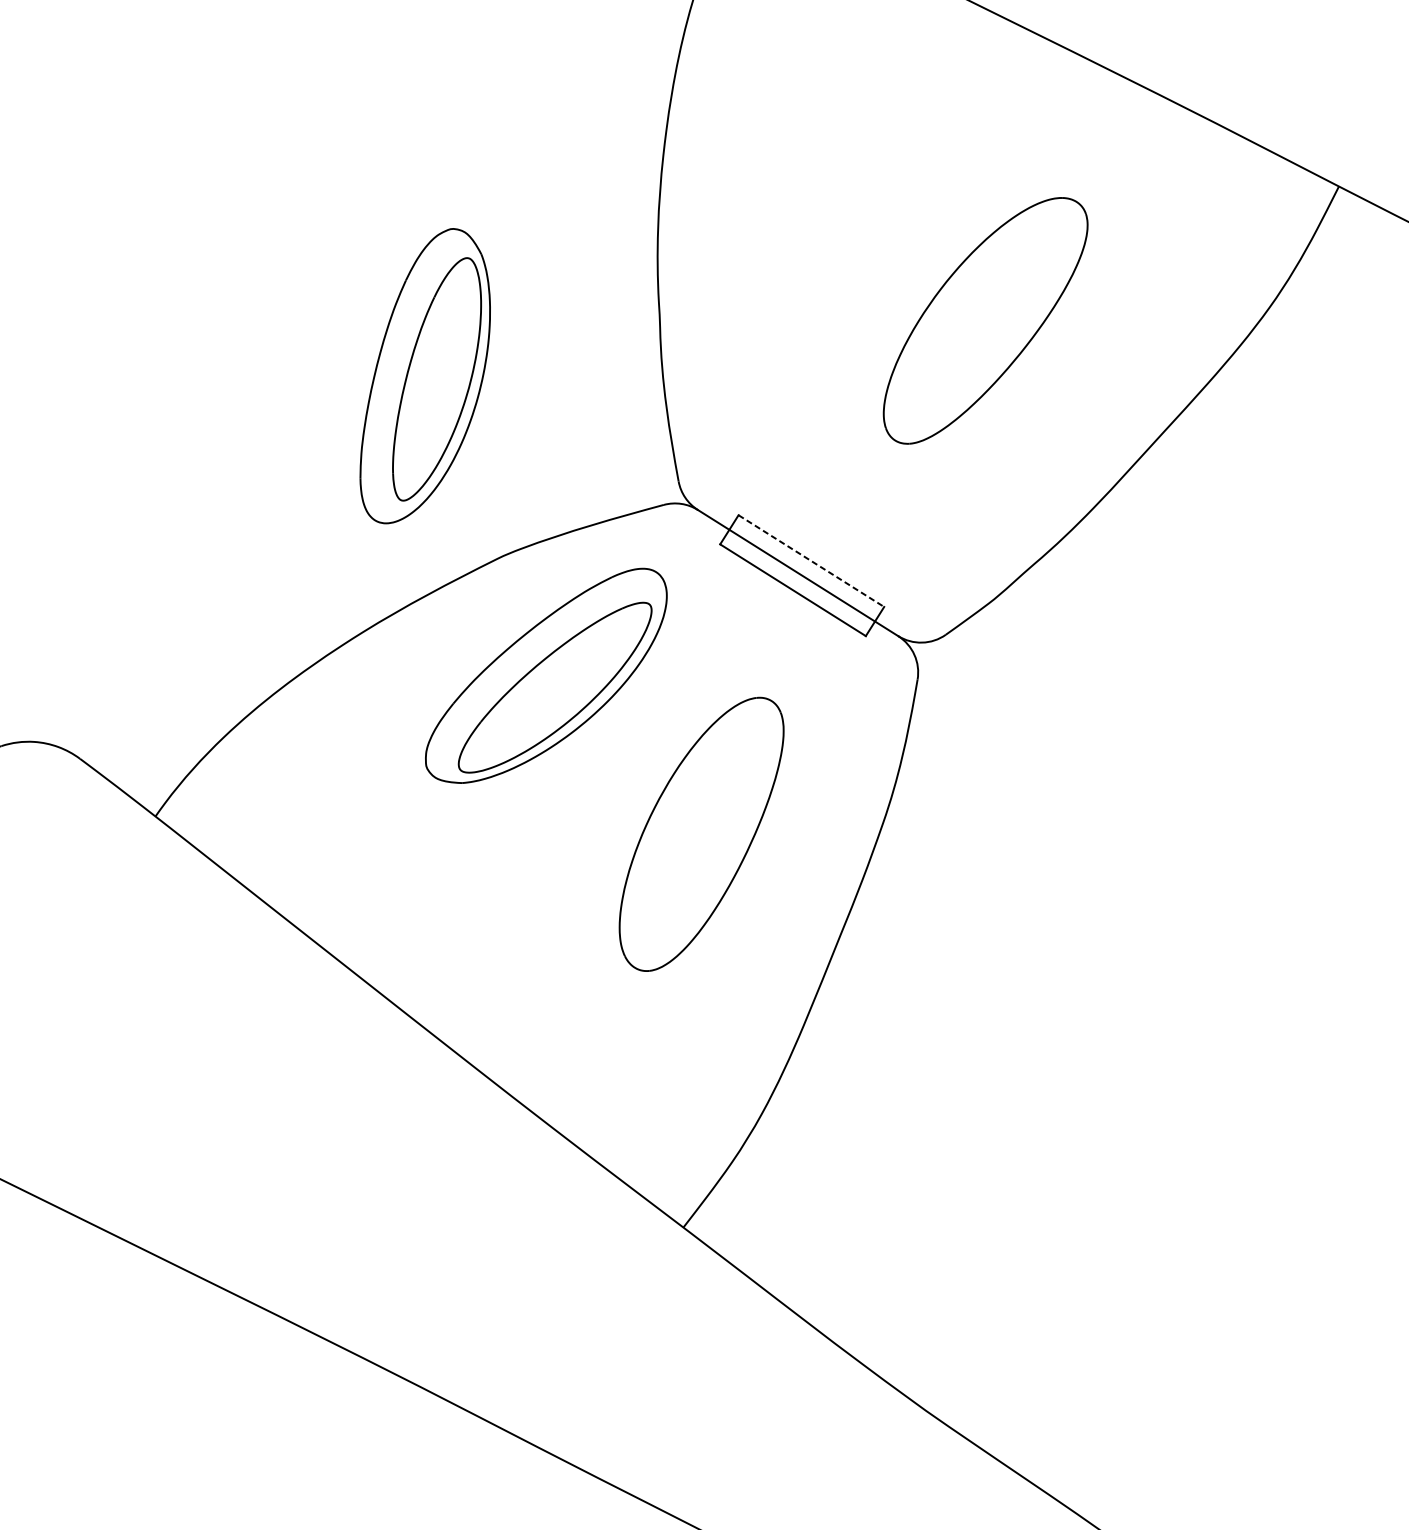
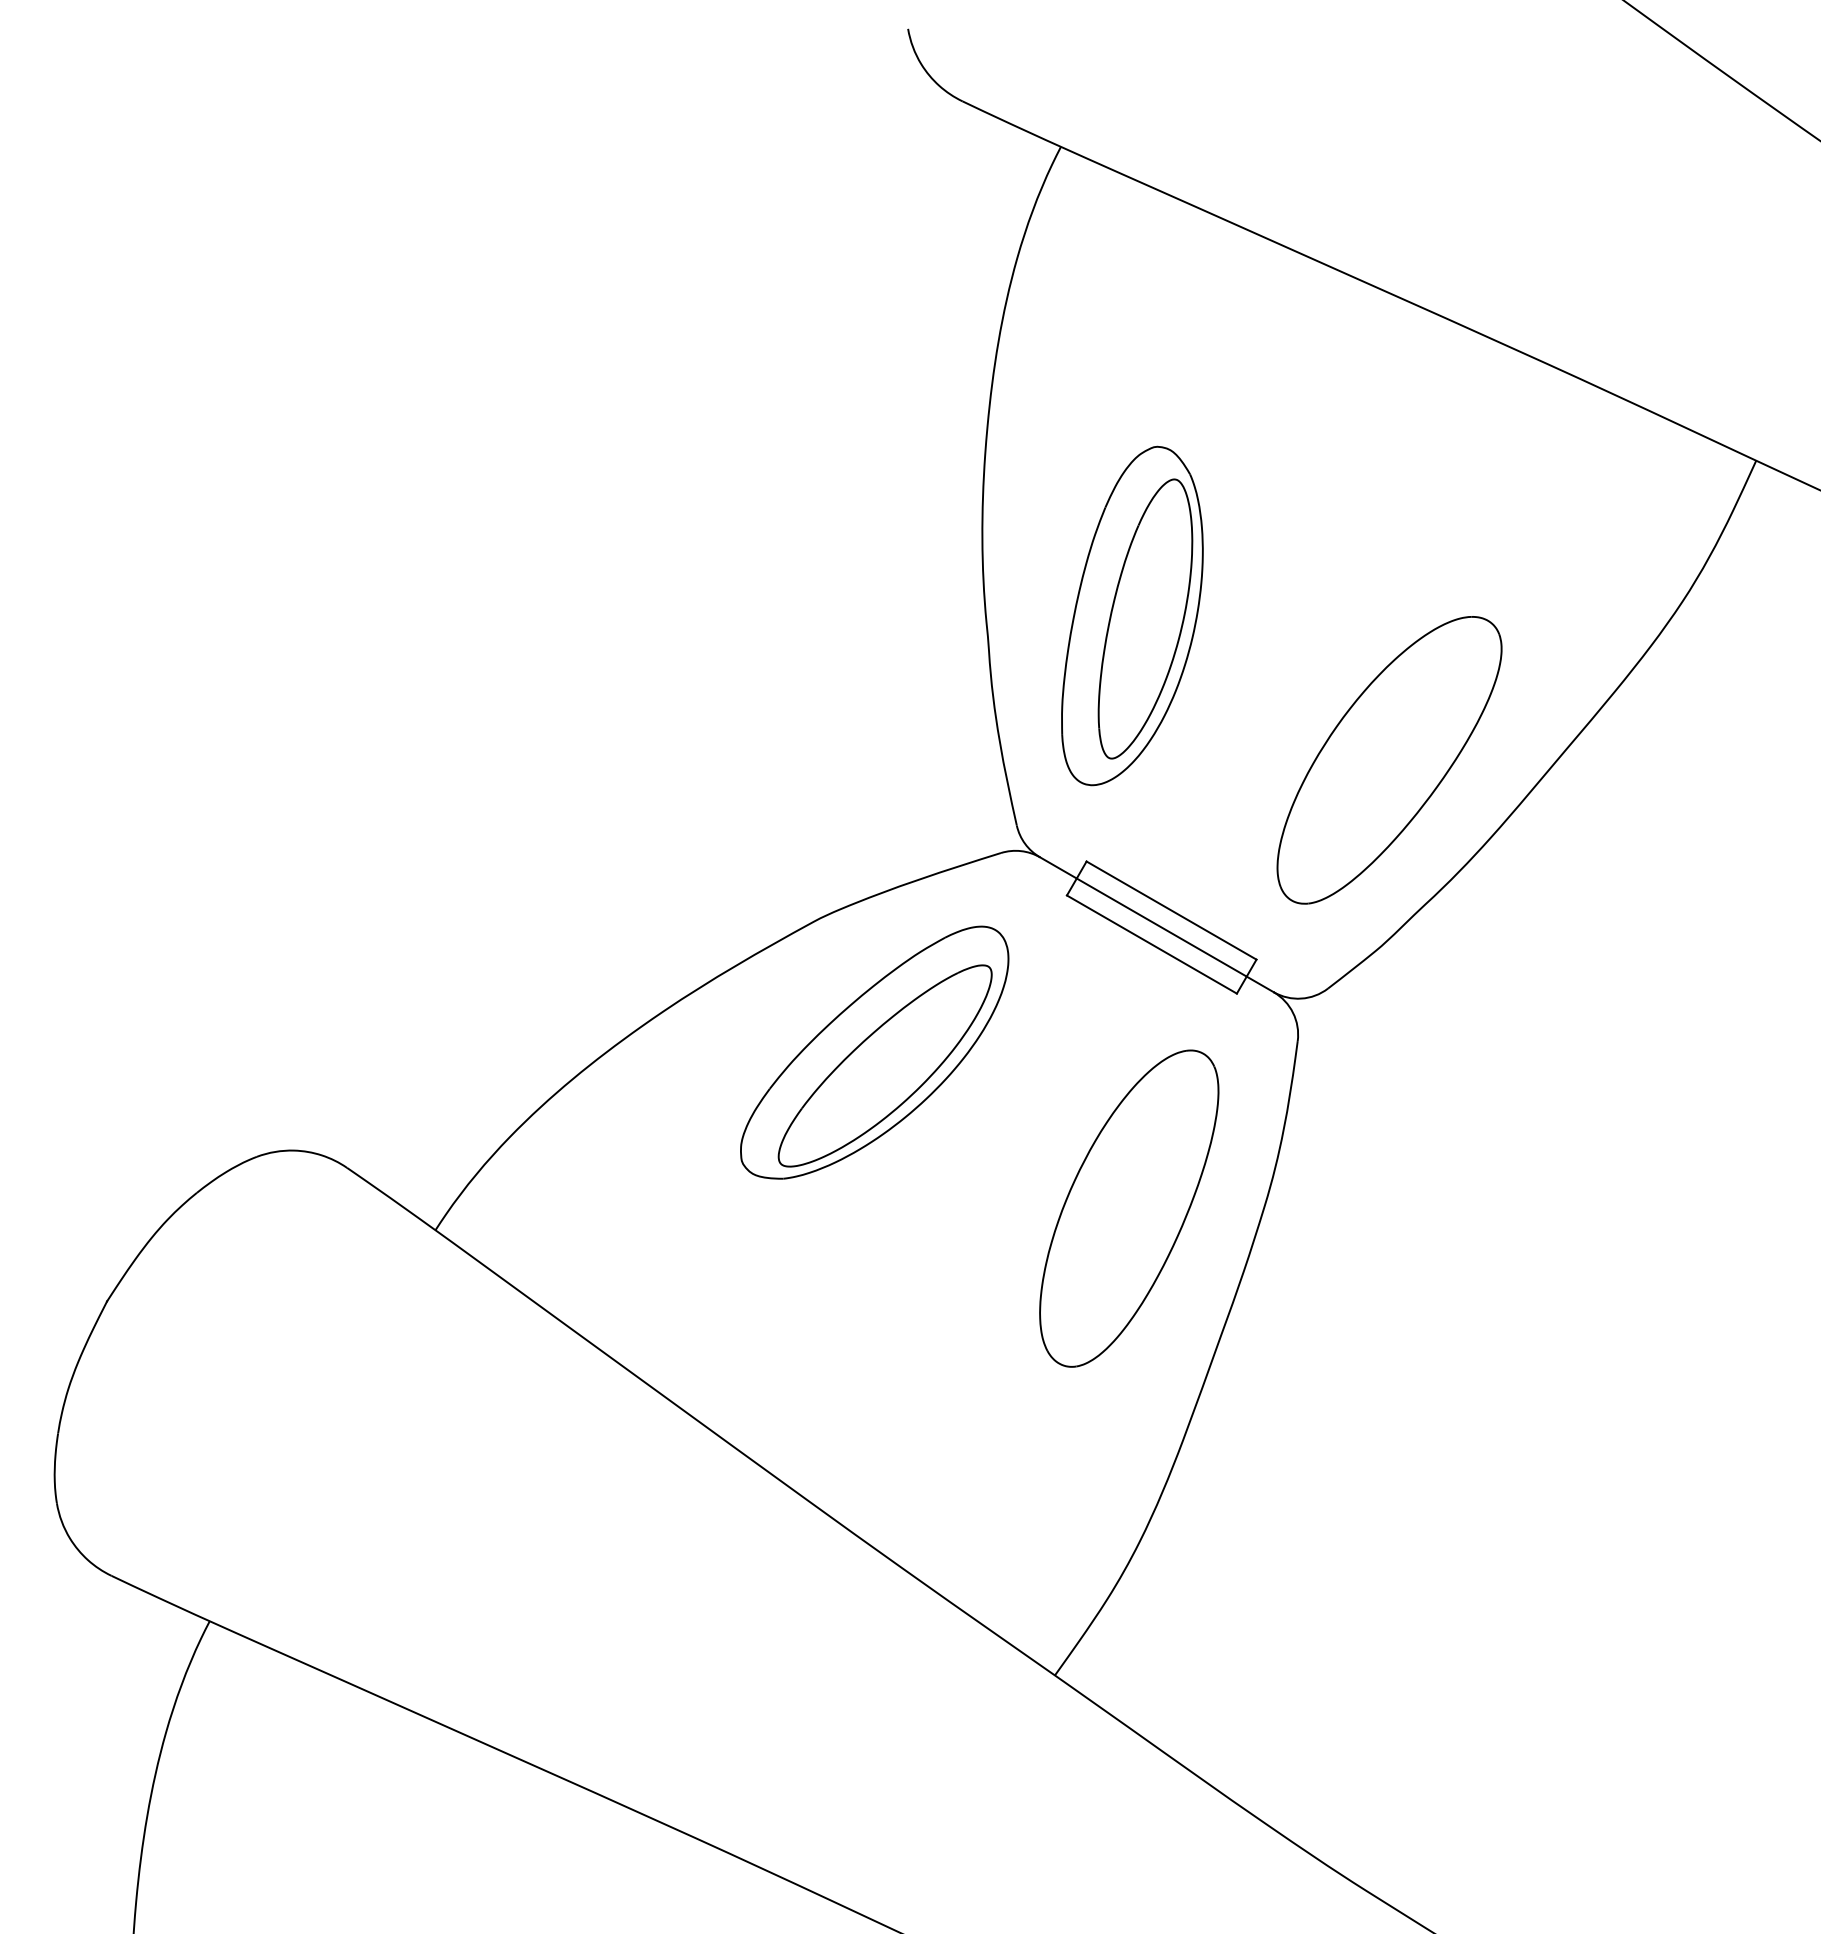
part: (985, 321) -> (1389, 760), moved
part: (426, 375) -> (1132, 615), moved
line: (811, 561) -> (1171, 910), dashed -> solid
part: (701, 834) -> (1129, 1208), moved

